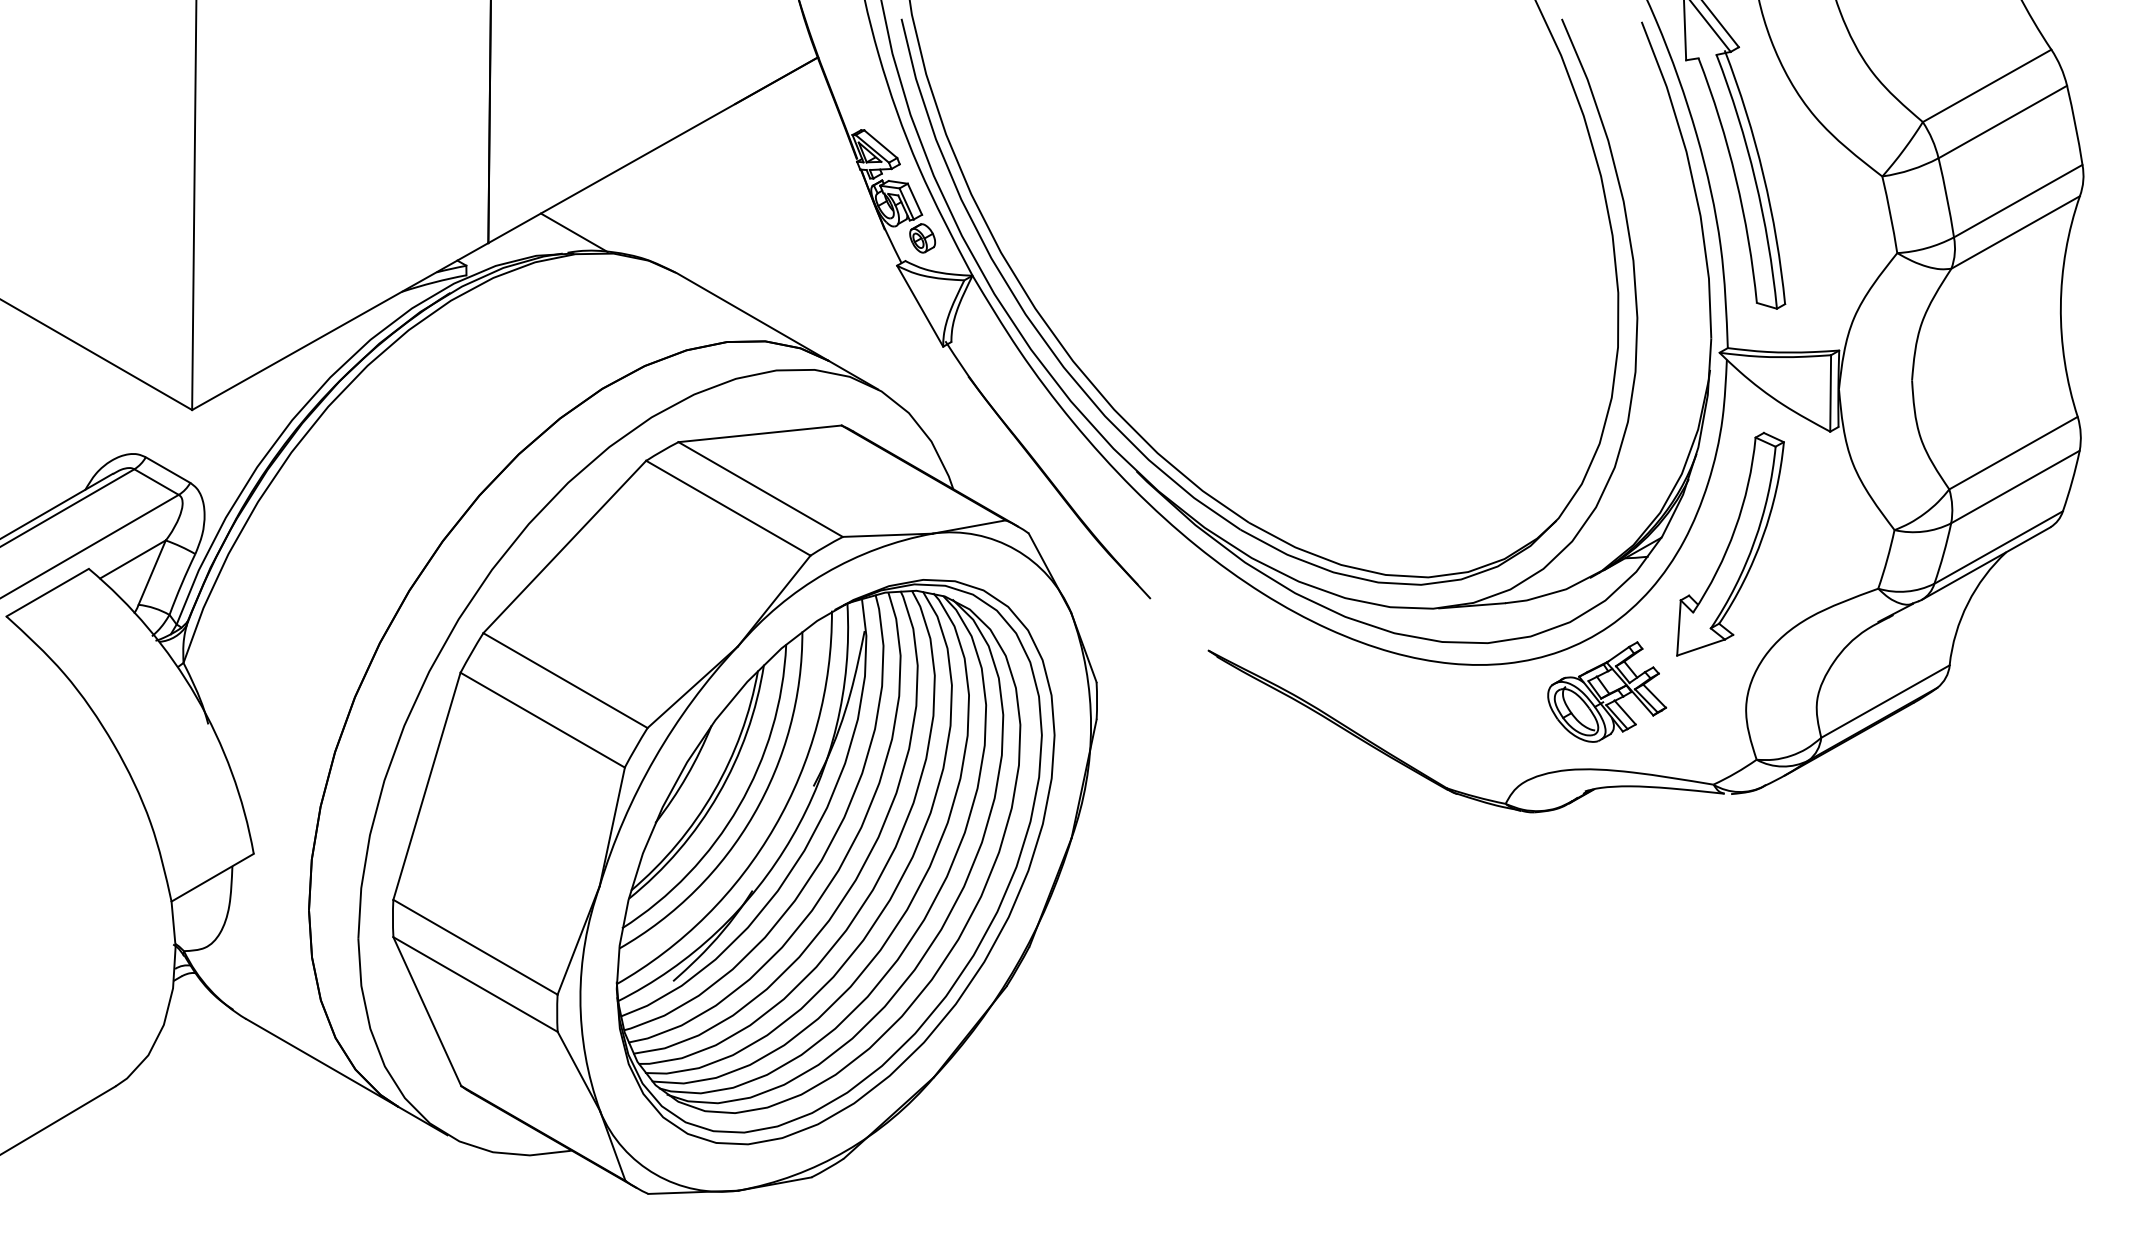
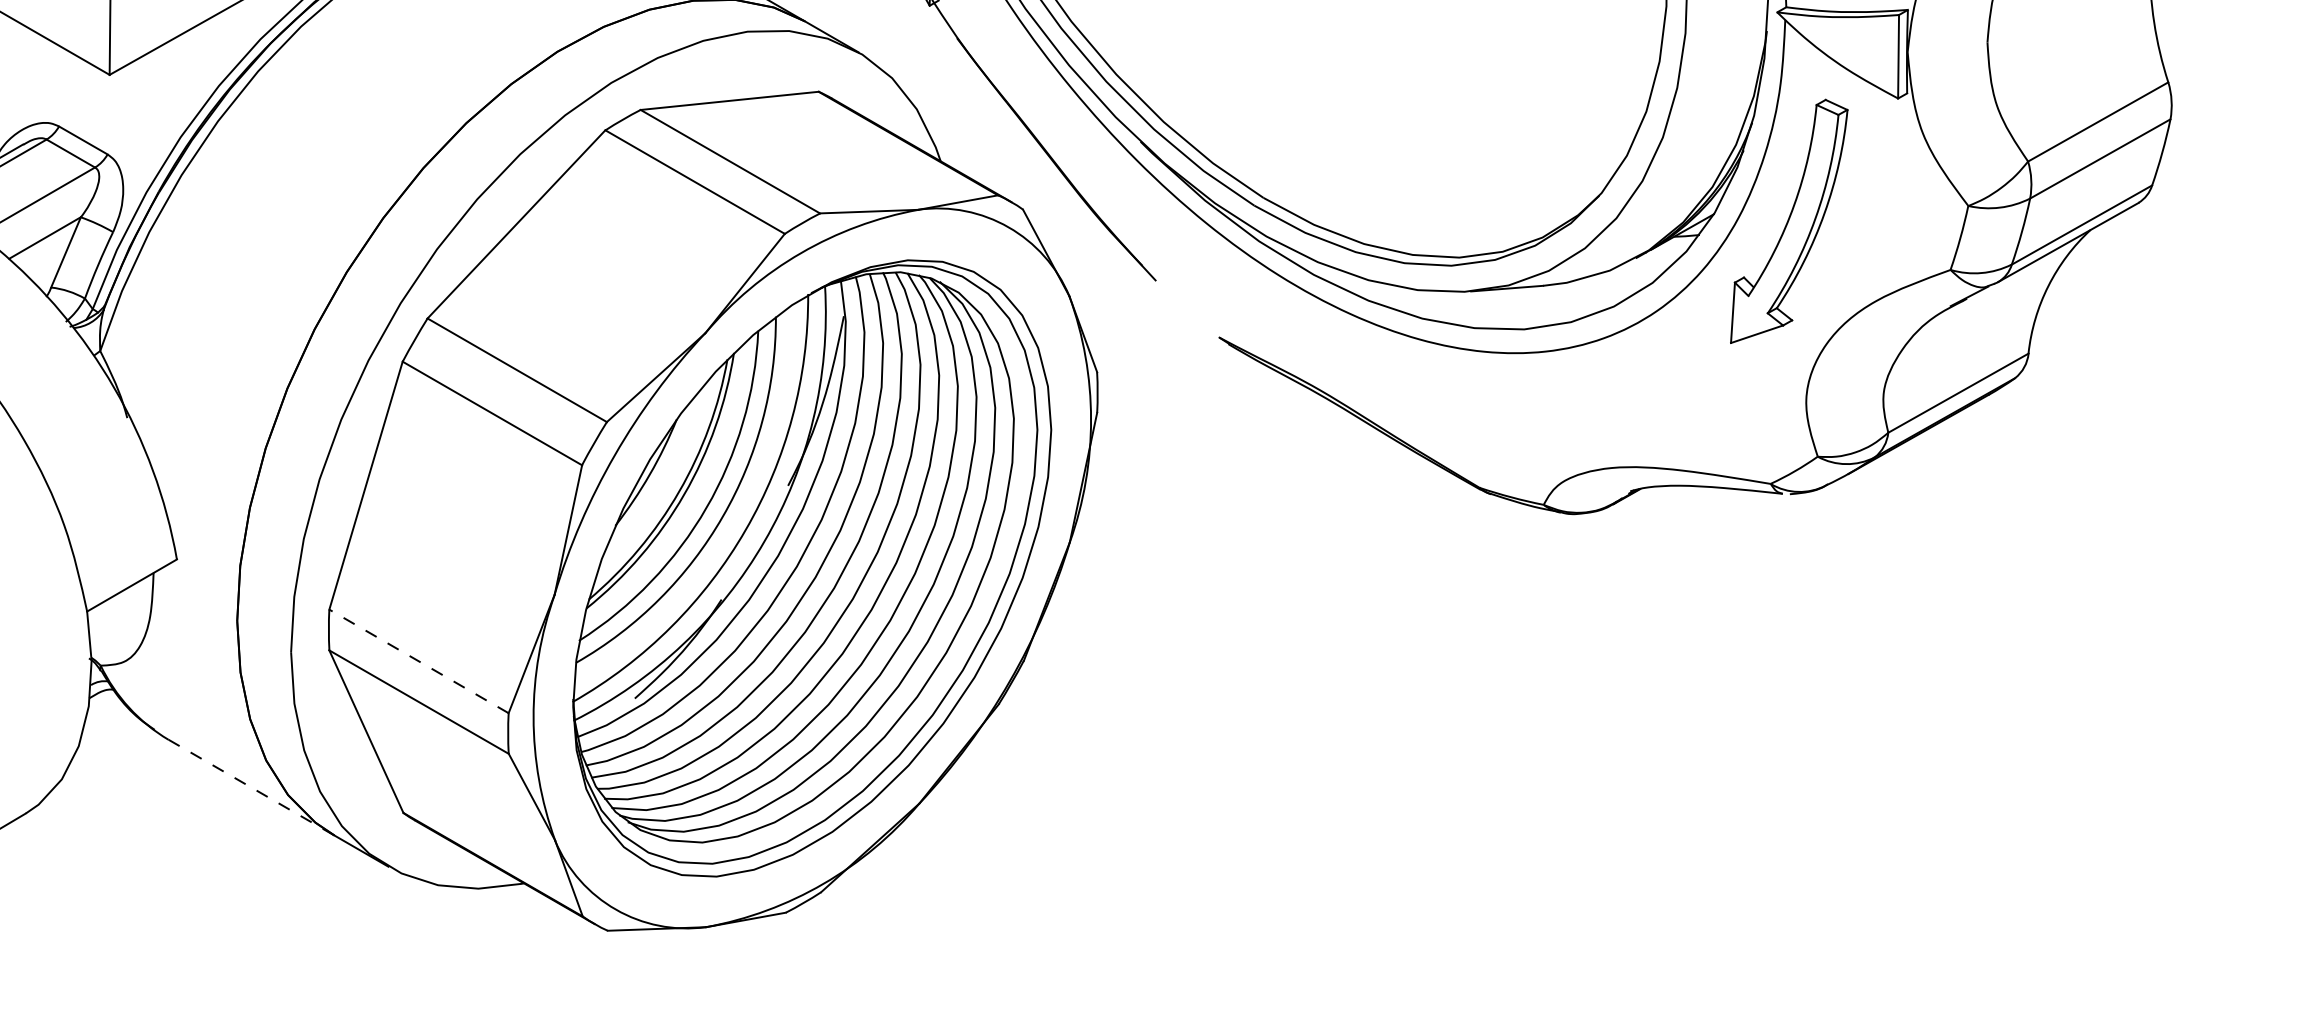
part: (1607, 691) -> (1654, 382), removed
line: (475, 947) -> (419, 661), solid -> dashed
line: (322, 1062) -> (251, 787), solid -> dashed

